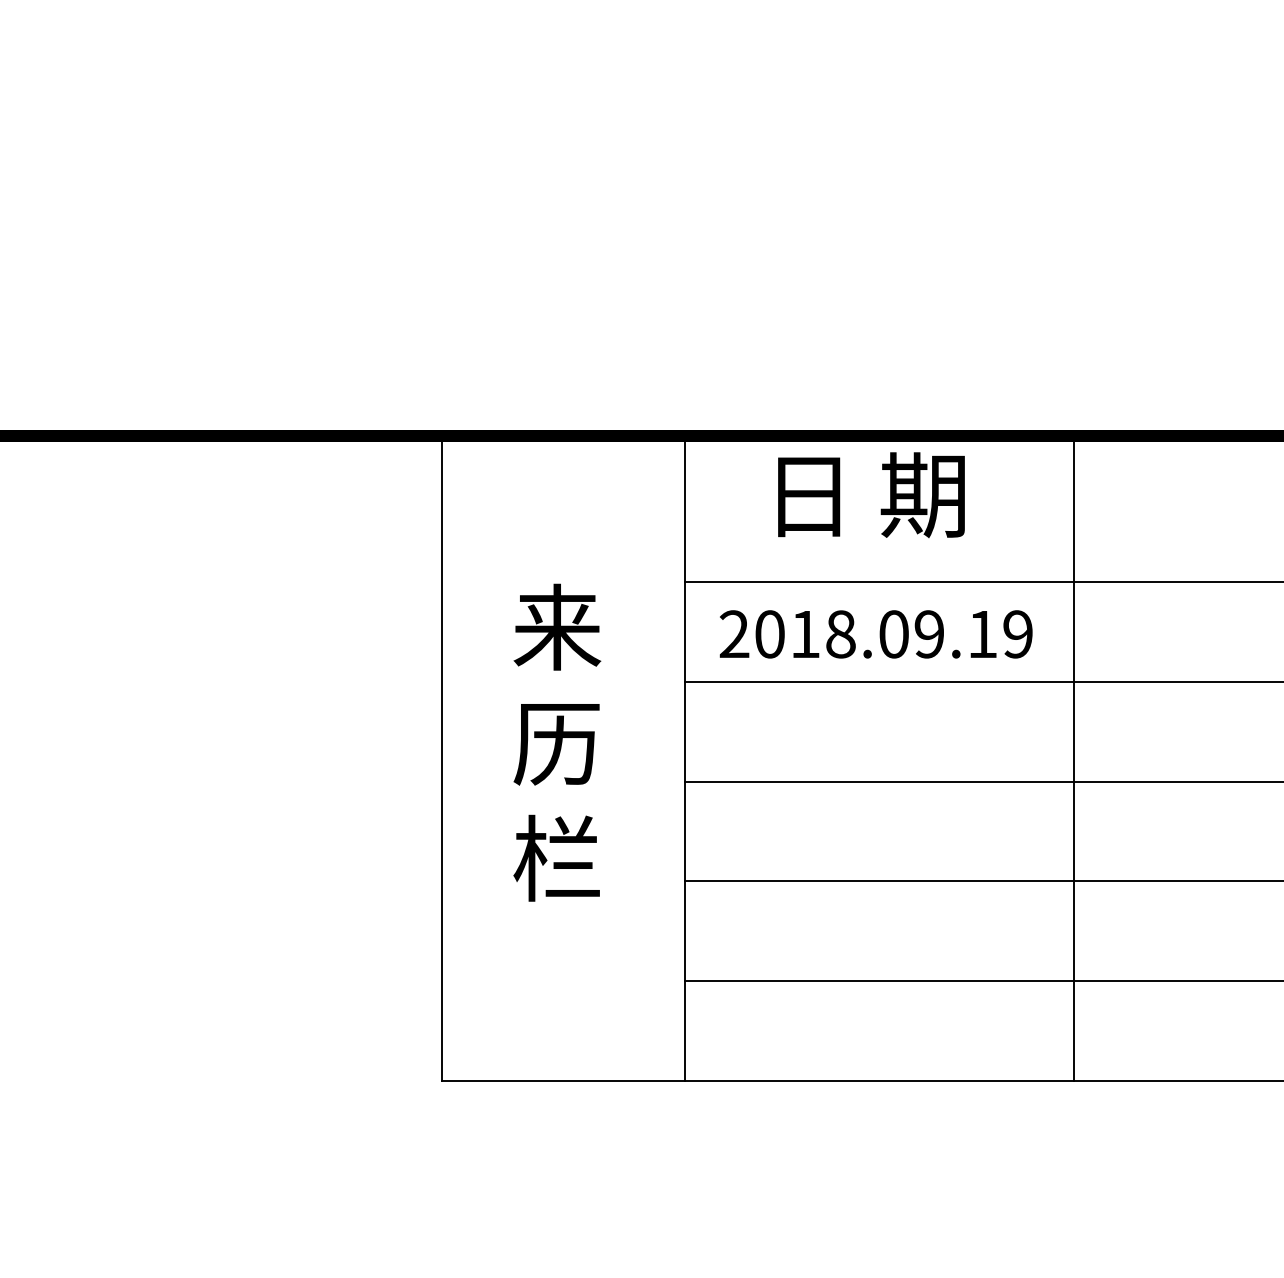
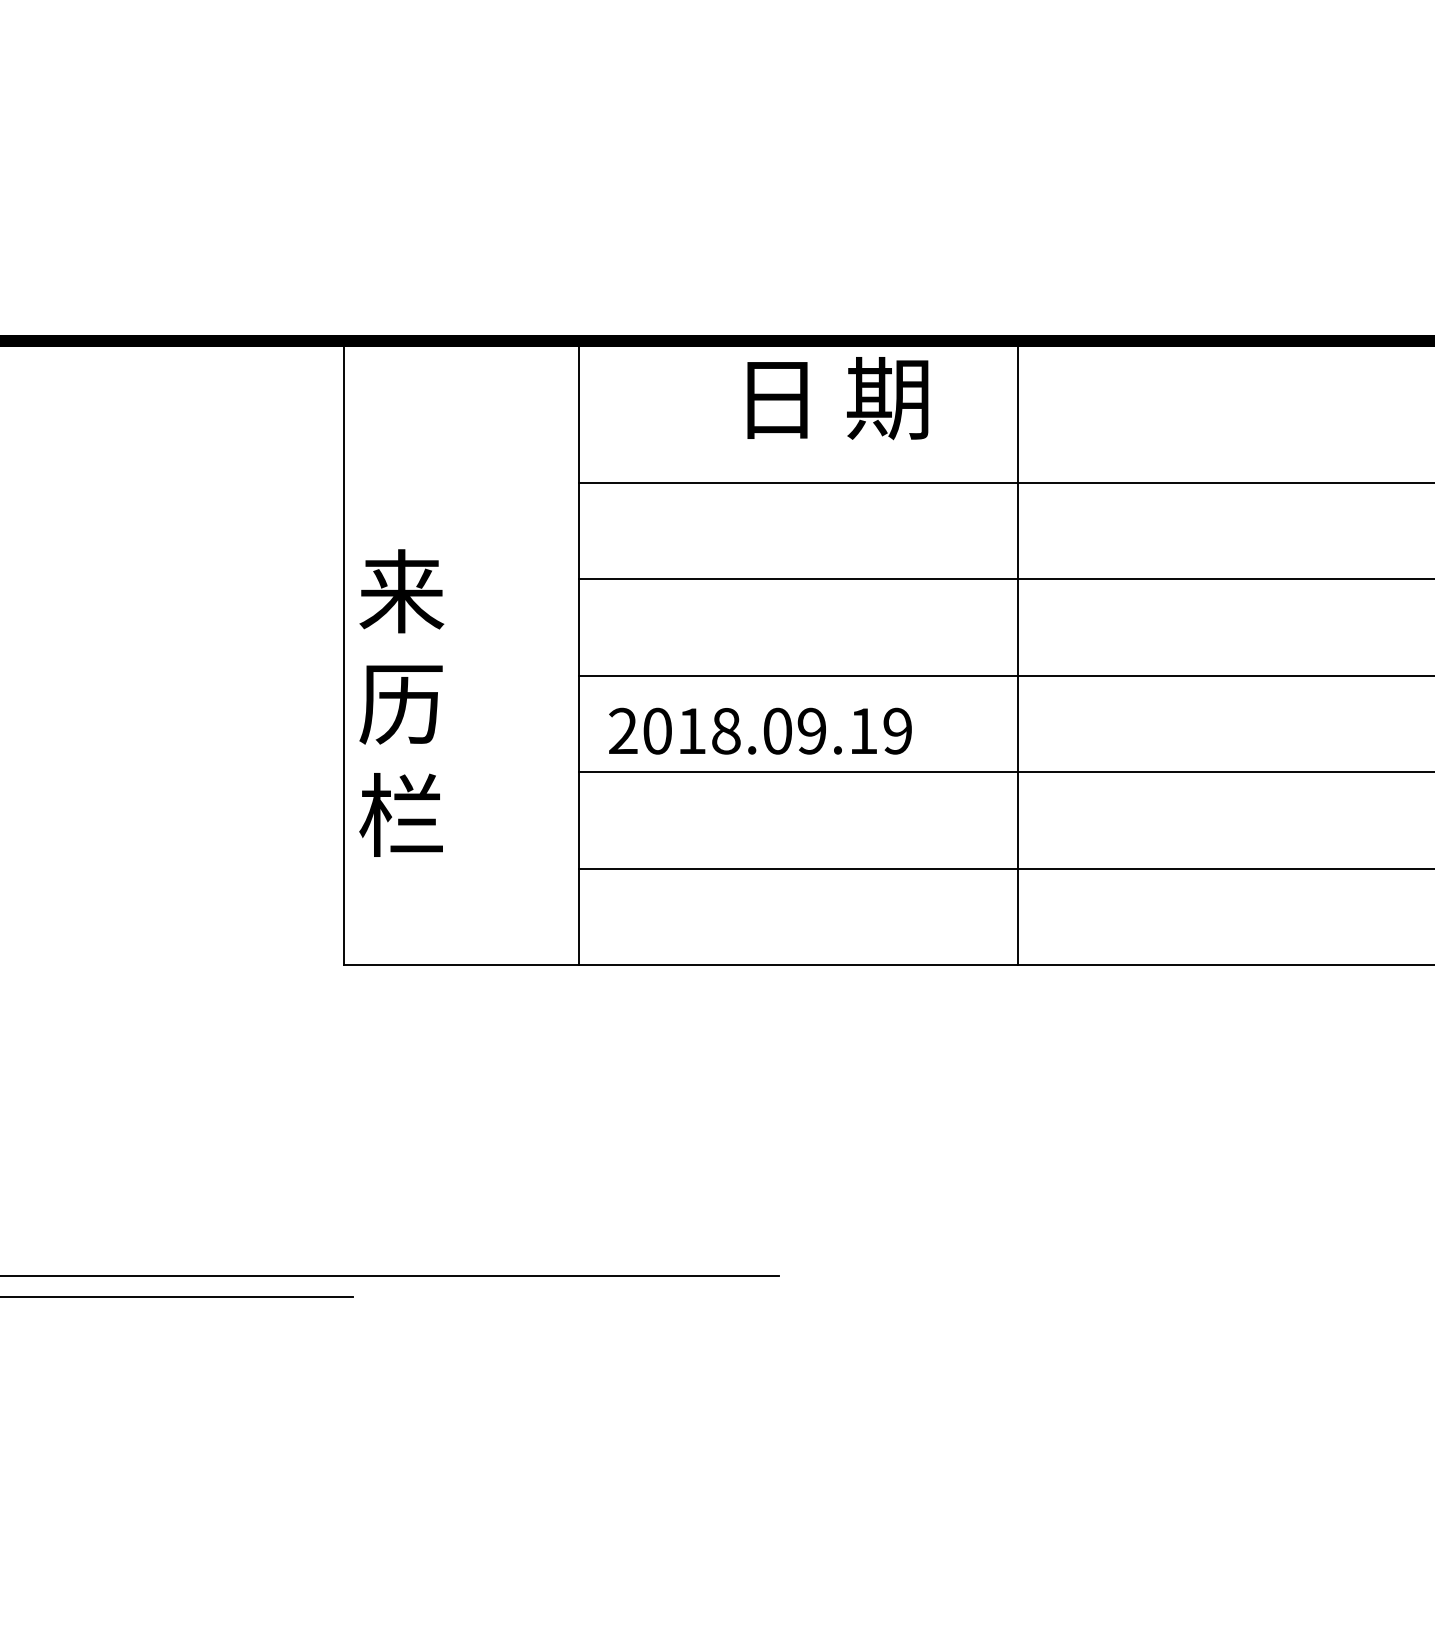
text: (871, 495) -> (837, 398), moved
text: (876, 633) -> (760, 730), moved
text: (557, 742) -> (401, 702), moved
line: (1074, 756) -> (1018, 651), moved

